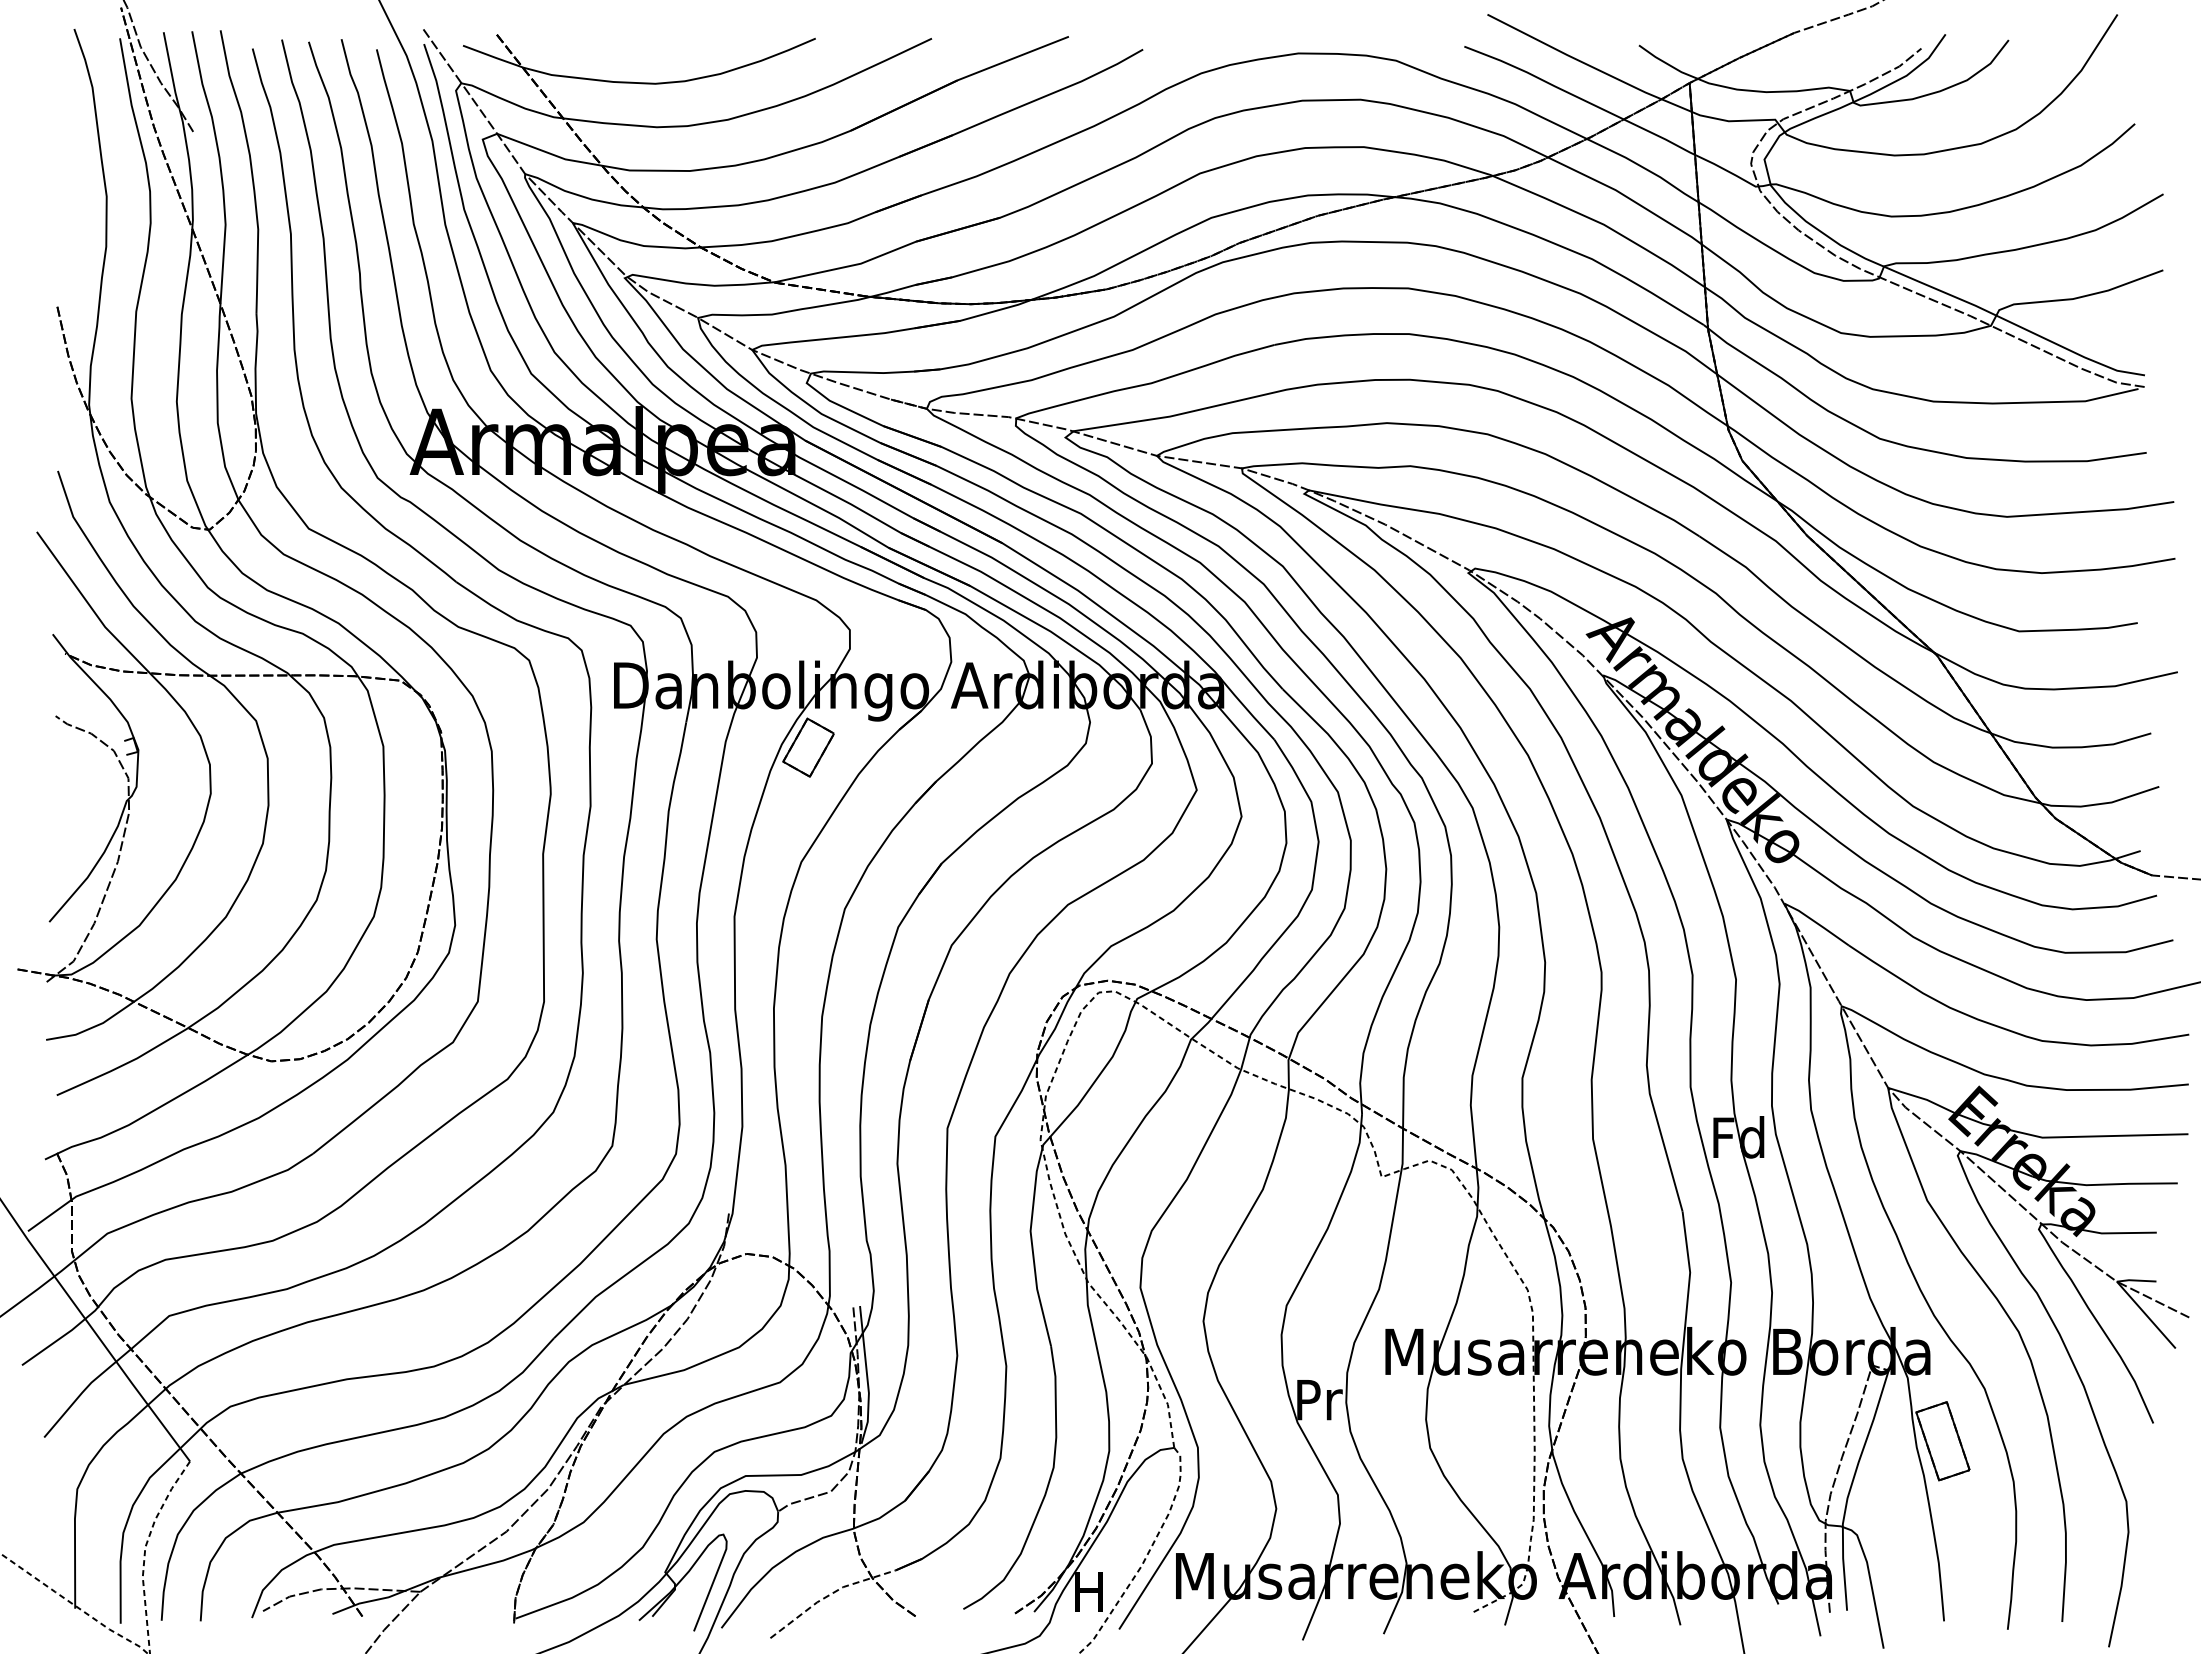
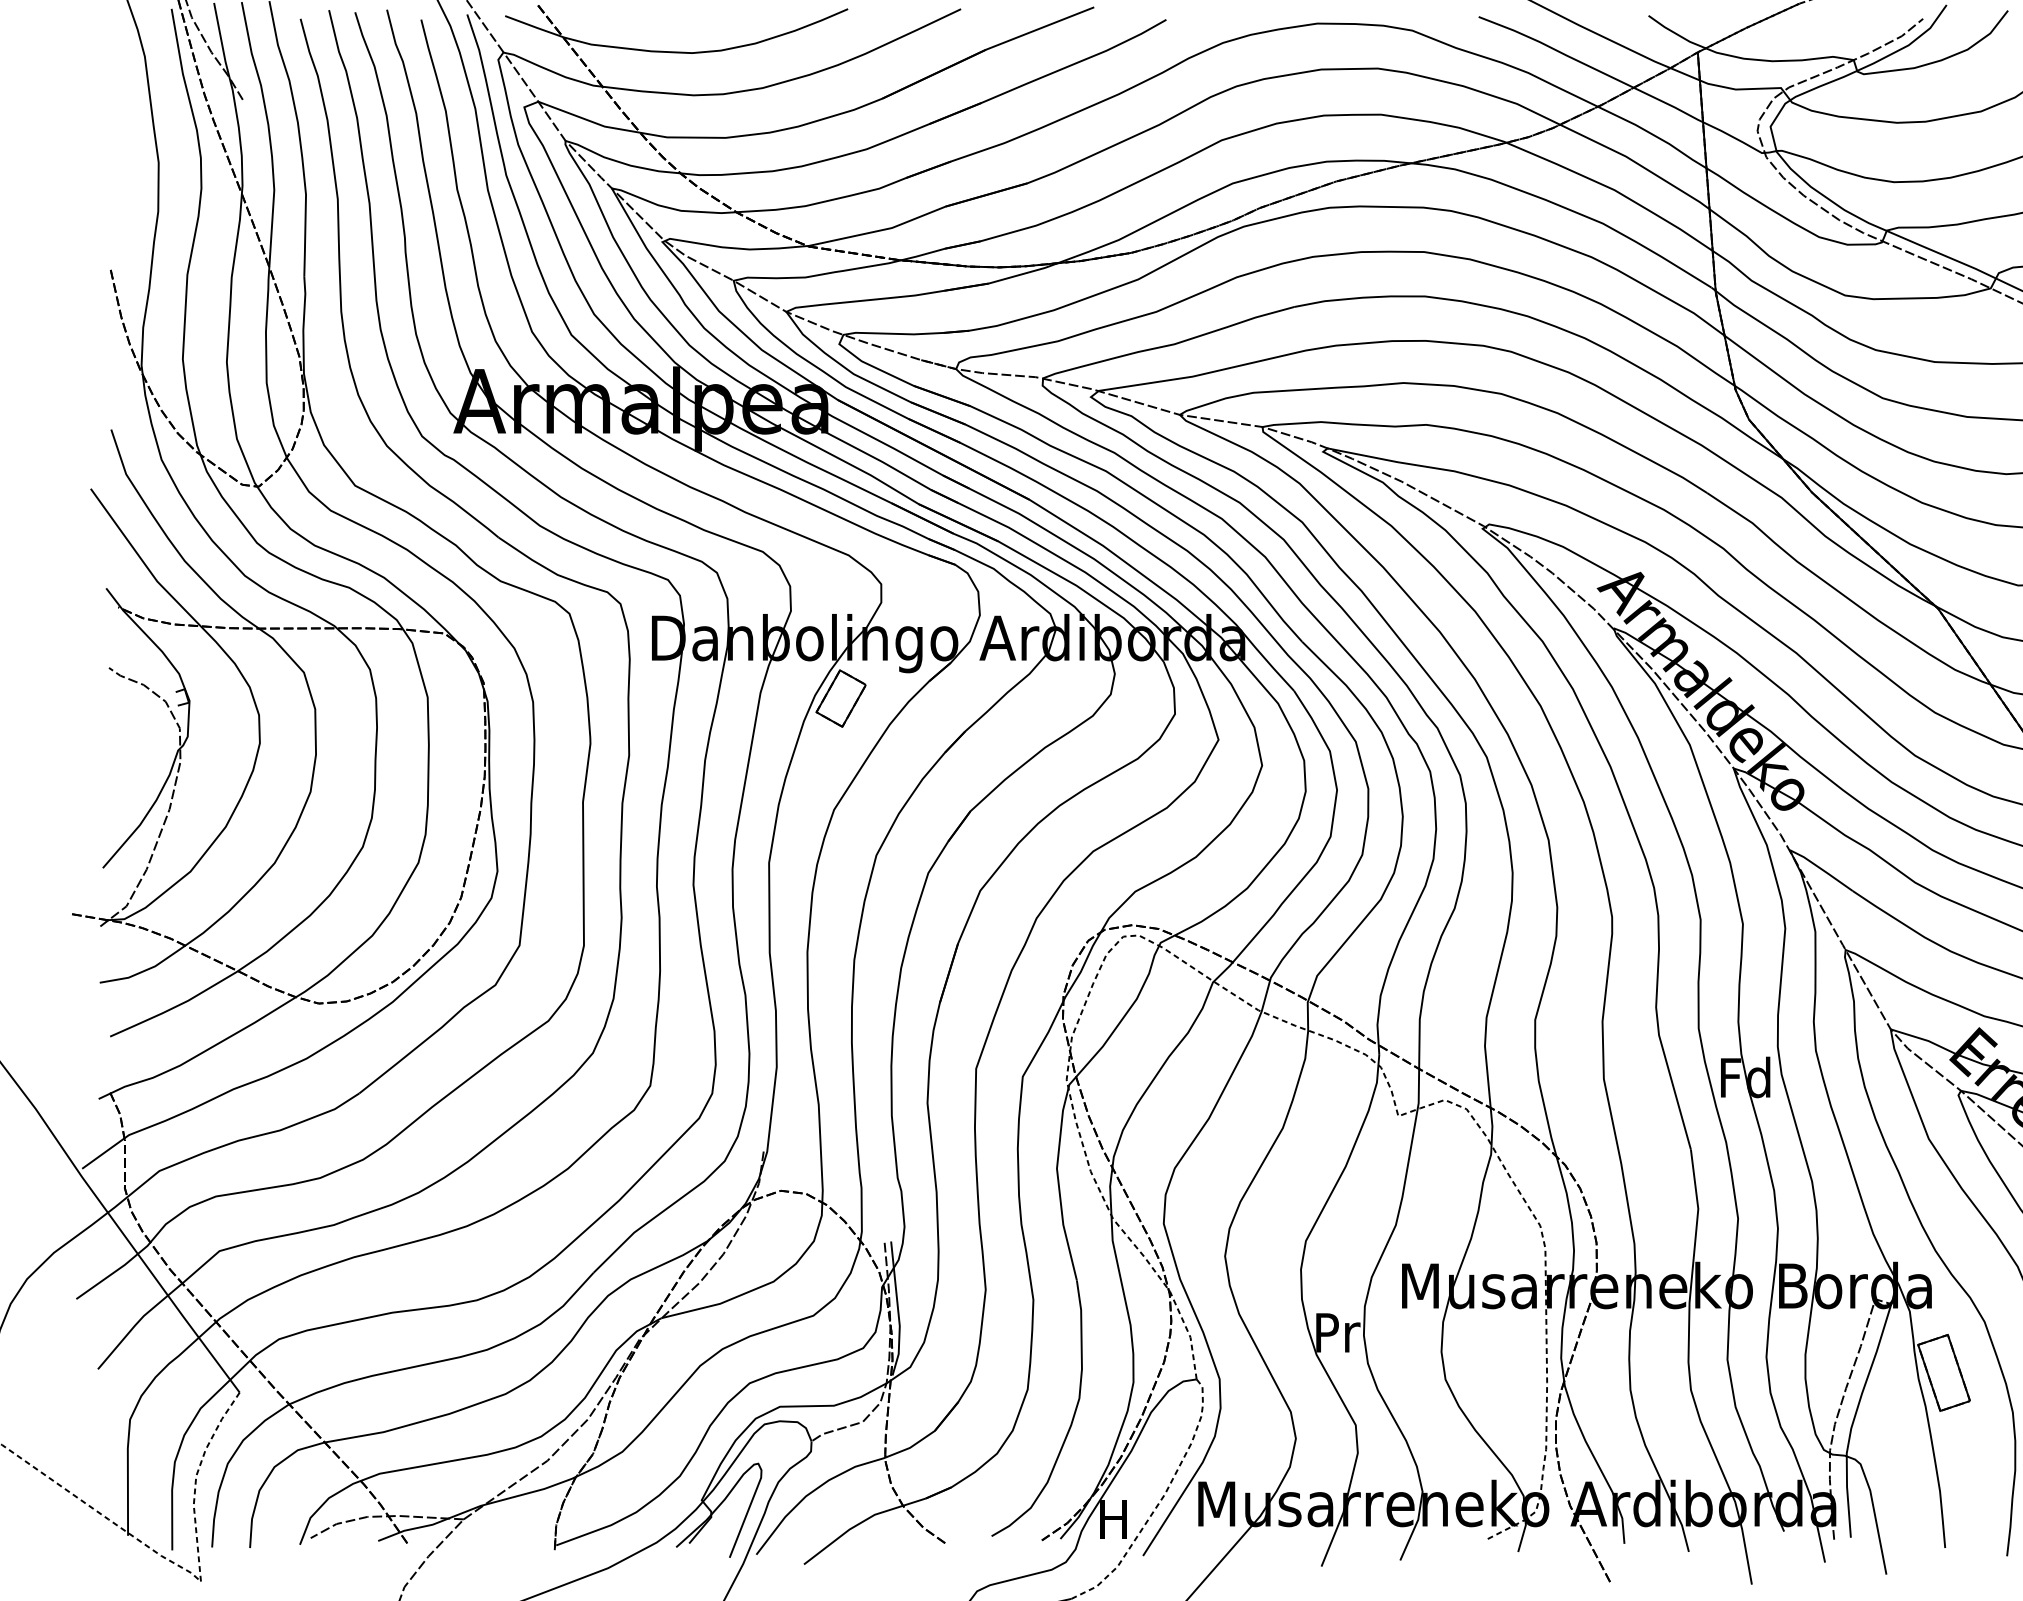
line: (828, 1595) -> (860, 1522), dashed -> solid

